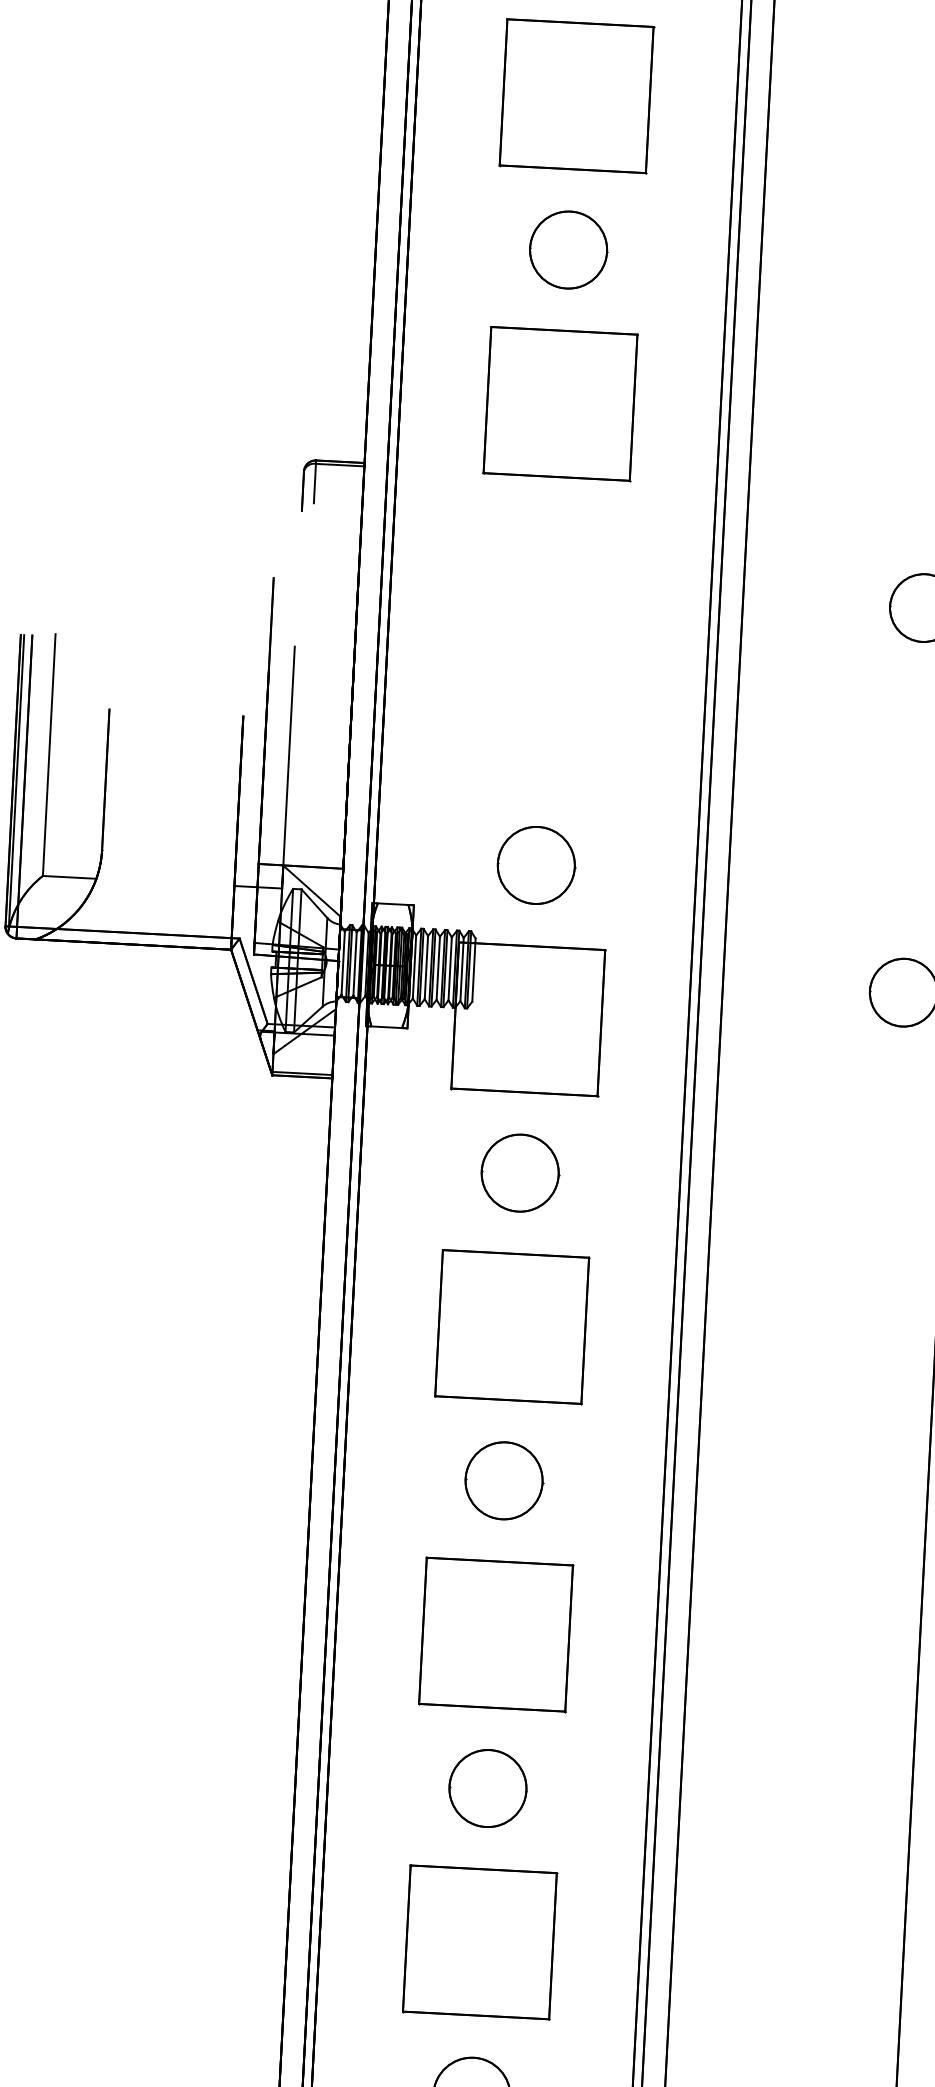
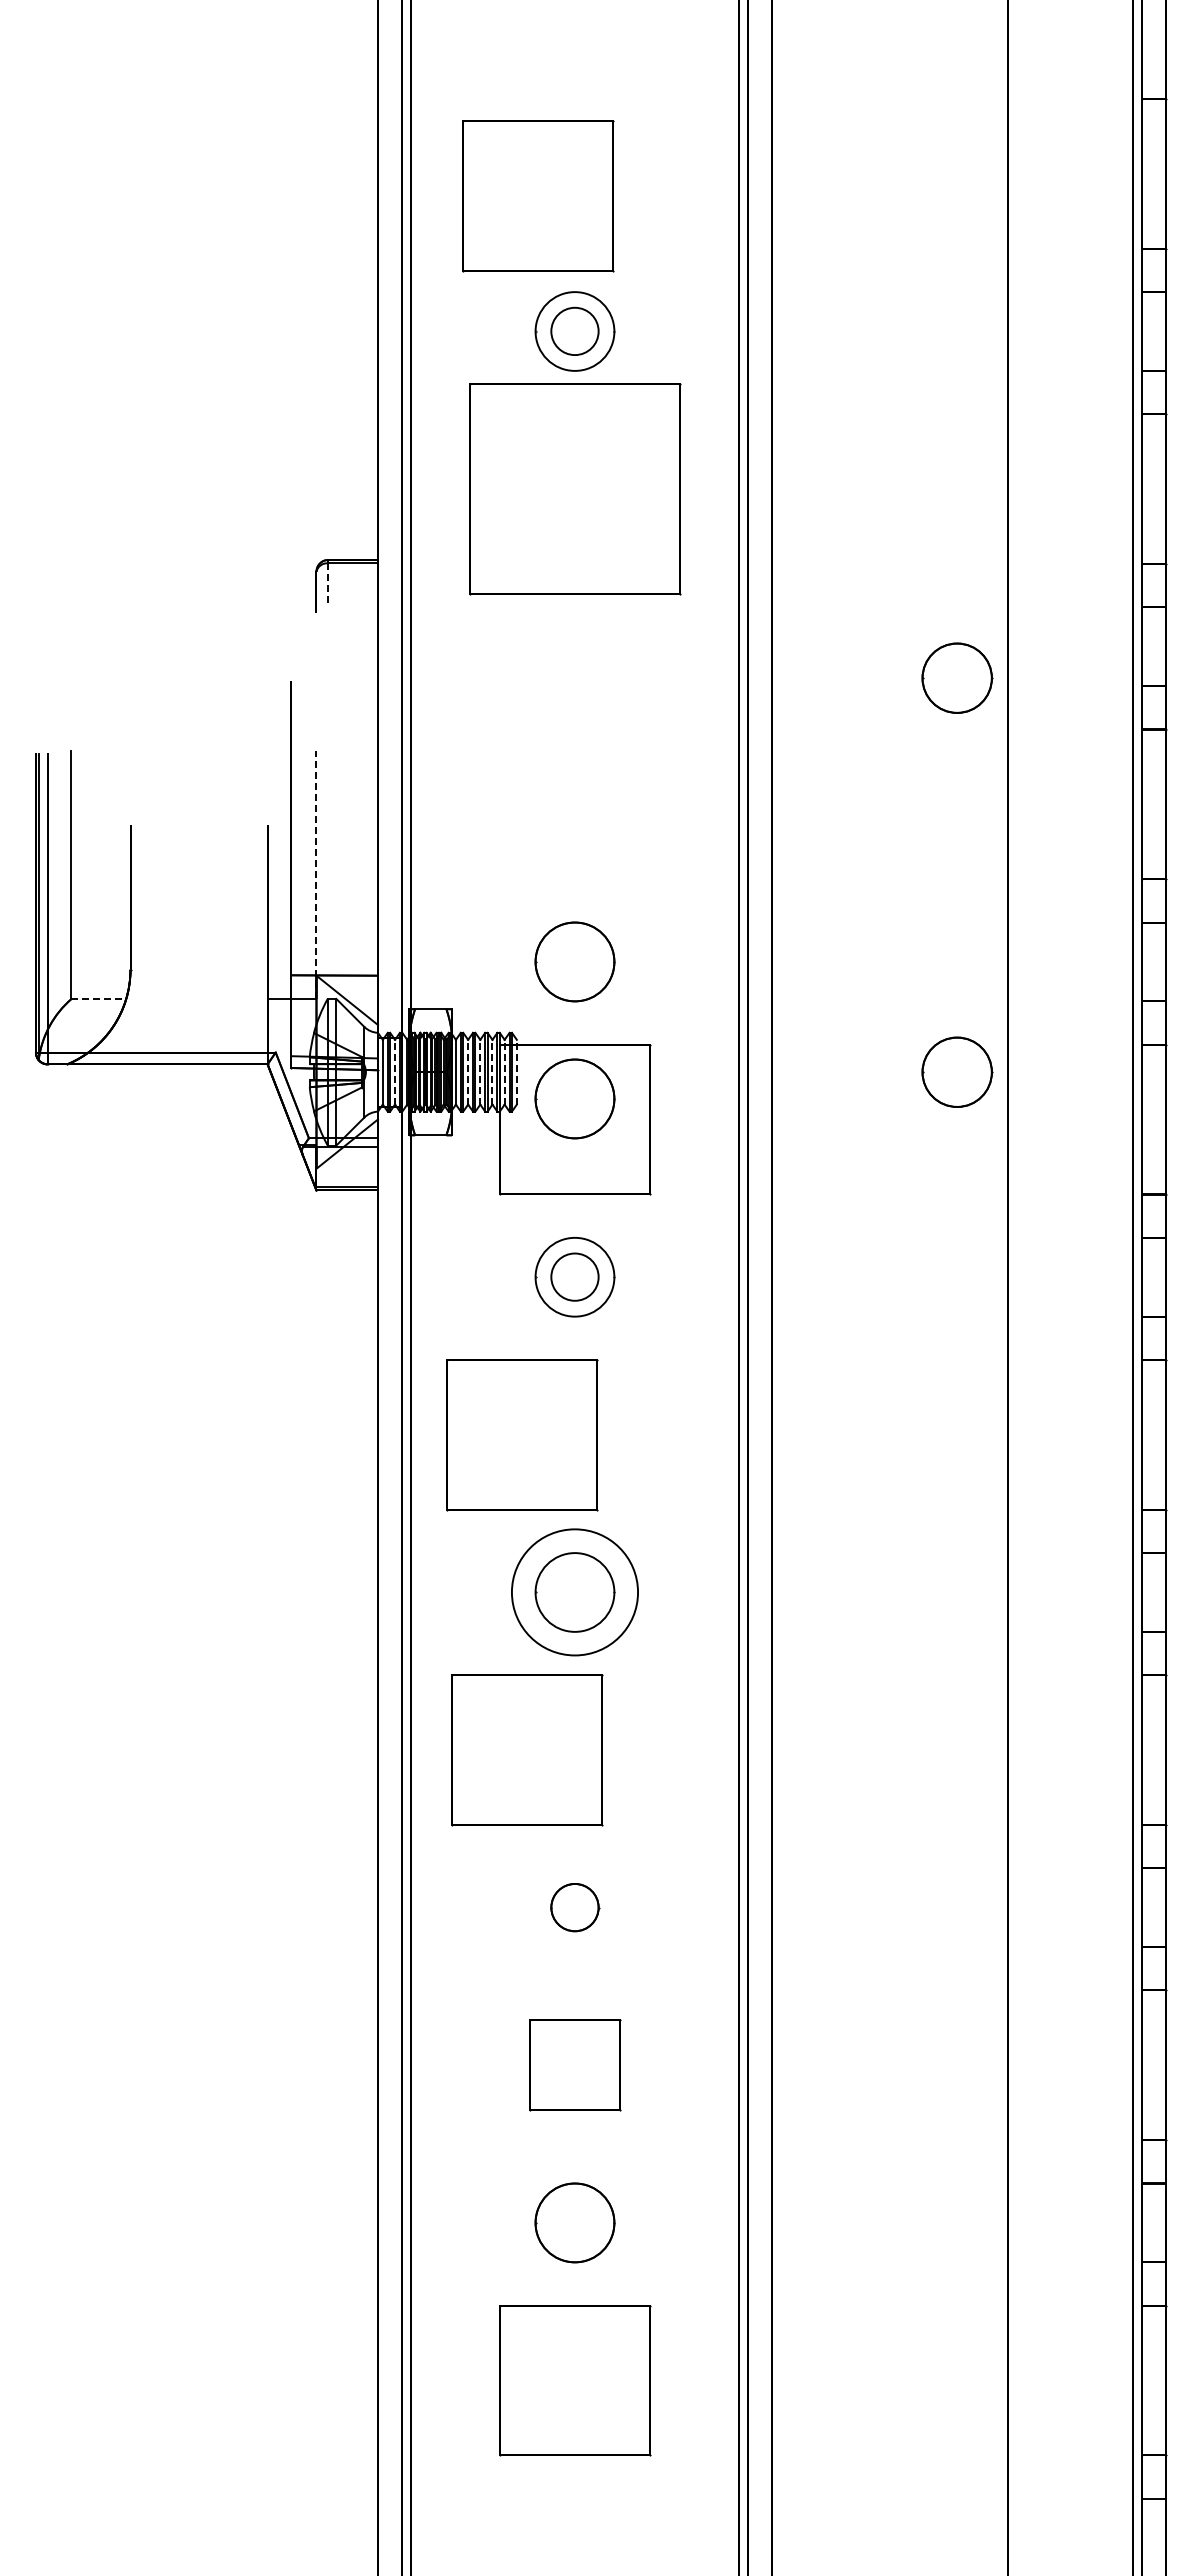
part: (577, 96) -> (538, 196), moved
circle: (568, 250) -> (574, 331), size x0.6
part: (561, 404) -> (575, 489), size x1.4
line: (315, 484) -> (328, 584), solid -> dashed
line: (288, 767) -> (316, 875), solid -> dashed
line: (70, 877) -> (99, 999), solid -> dashed
line: (355, 963) -> (395, 1071), solid -> dashed
line: (426, 966) -> (468, 1071), solid -> dashed
line: (438, 967) -> (480, 1071), solid -> dashed
line: (450, 968) -> (492, 1071), solid -> dashed
line: (461, 968) -> (504, 1071), solid -> dashed
line: (473, 969) -> (516, 1071), solid -> dashed
part: (528, 998) -> (574, 1098), added
circle: (519, 1172) -> (574, 1276), size x0.6
part: (512, 1327) -> (522, 1435), moved
circle: (503, 1480) -> (574, 1592), size x1.6
part: (496, 1635) -> (527, 1750), moved
part: (487, 1788) -> (574, 1907), size x0.6
part: (480, 1942) -> (575, 2065), size x0.6

